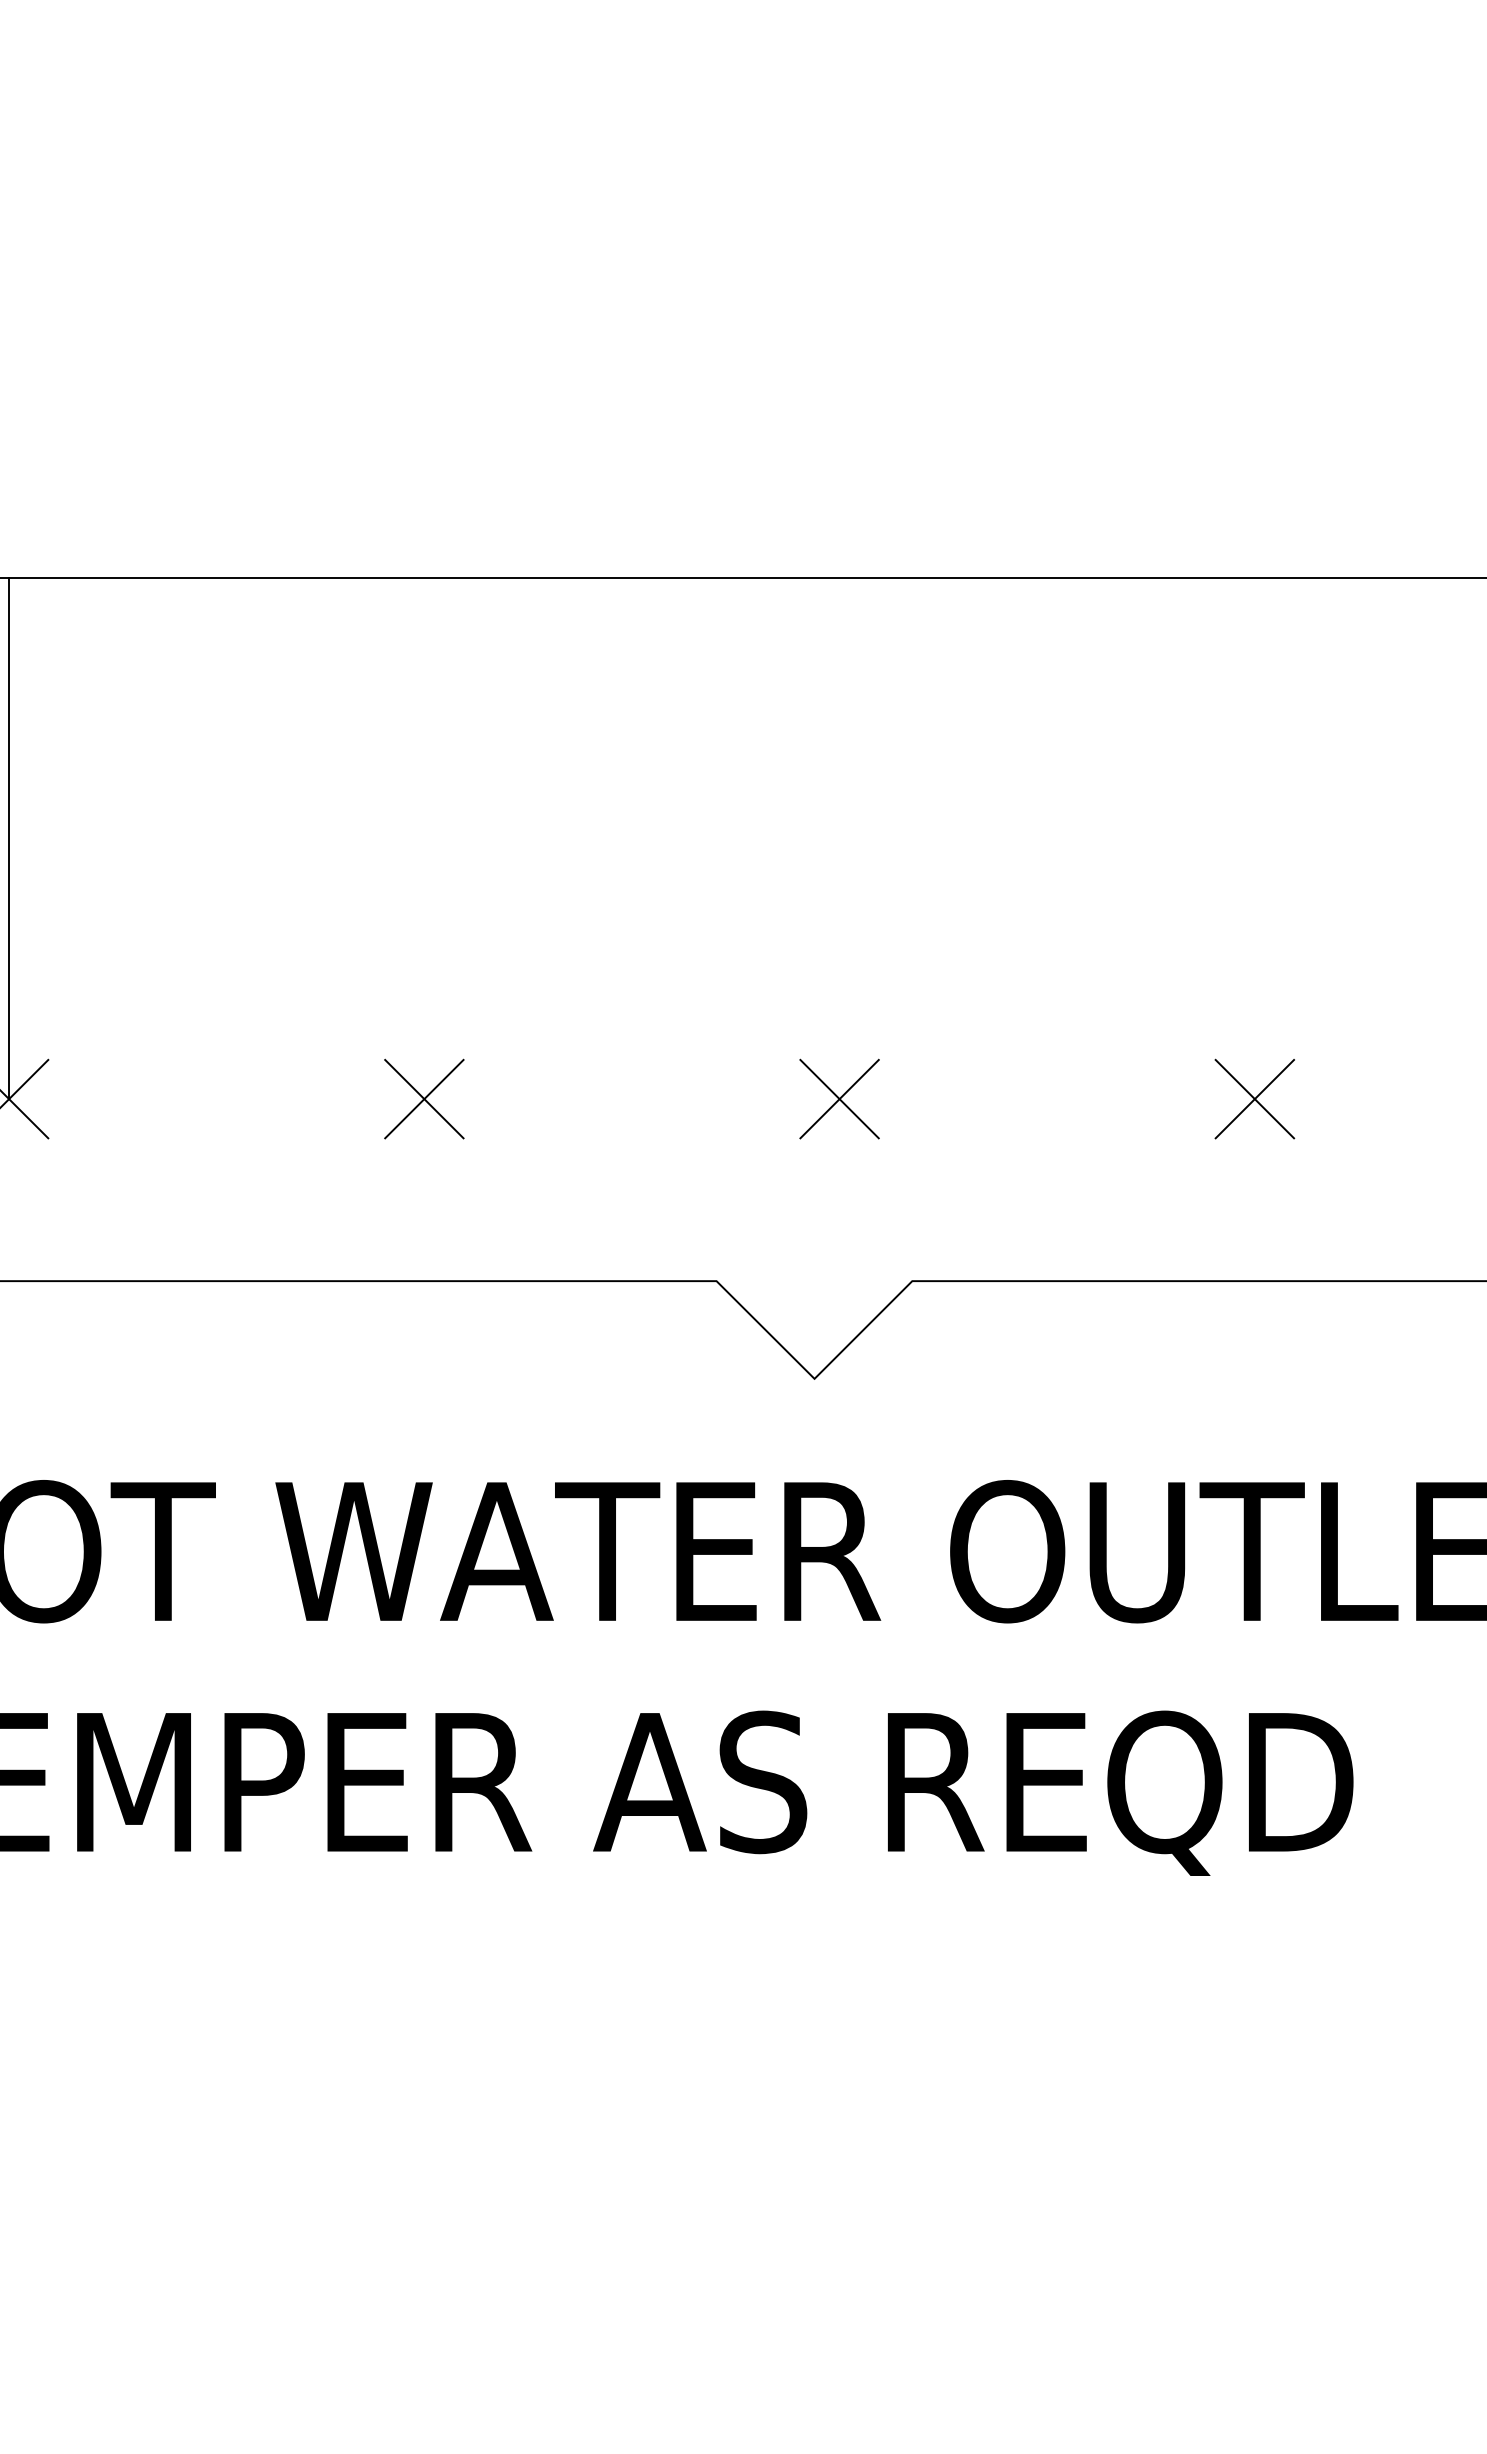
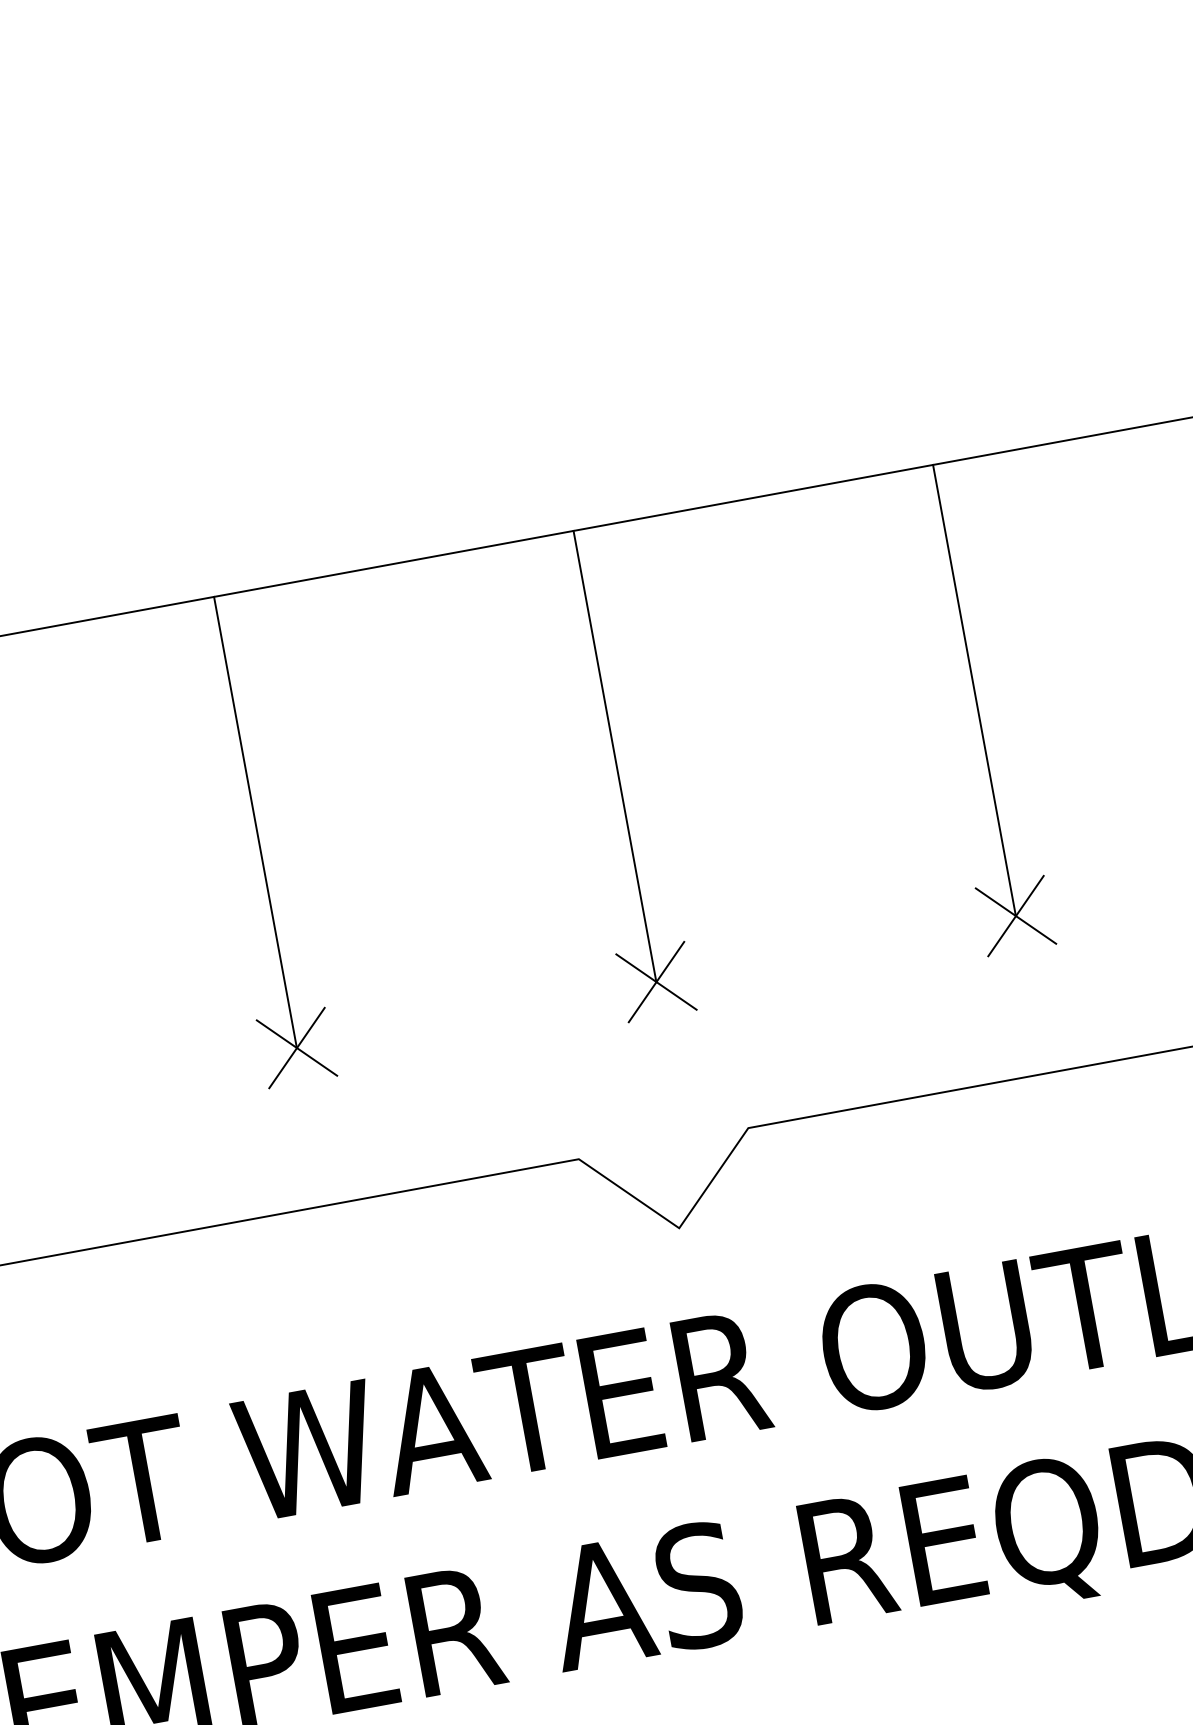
line: (424, 838) -> (255, 822), added
line: (839, 838) -> (614, 756), added
line: (1254, 838) -> (974, 690), added

